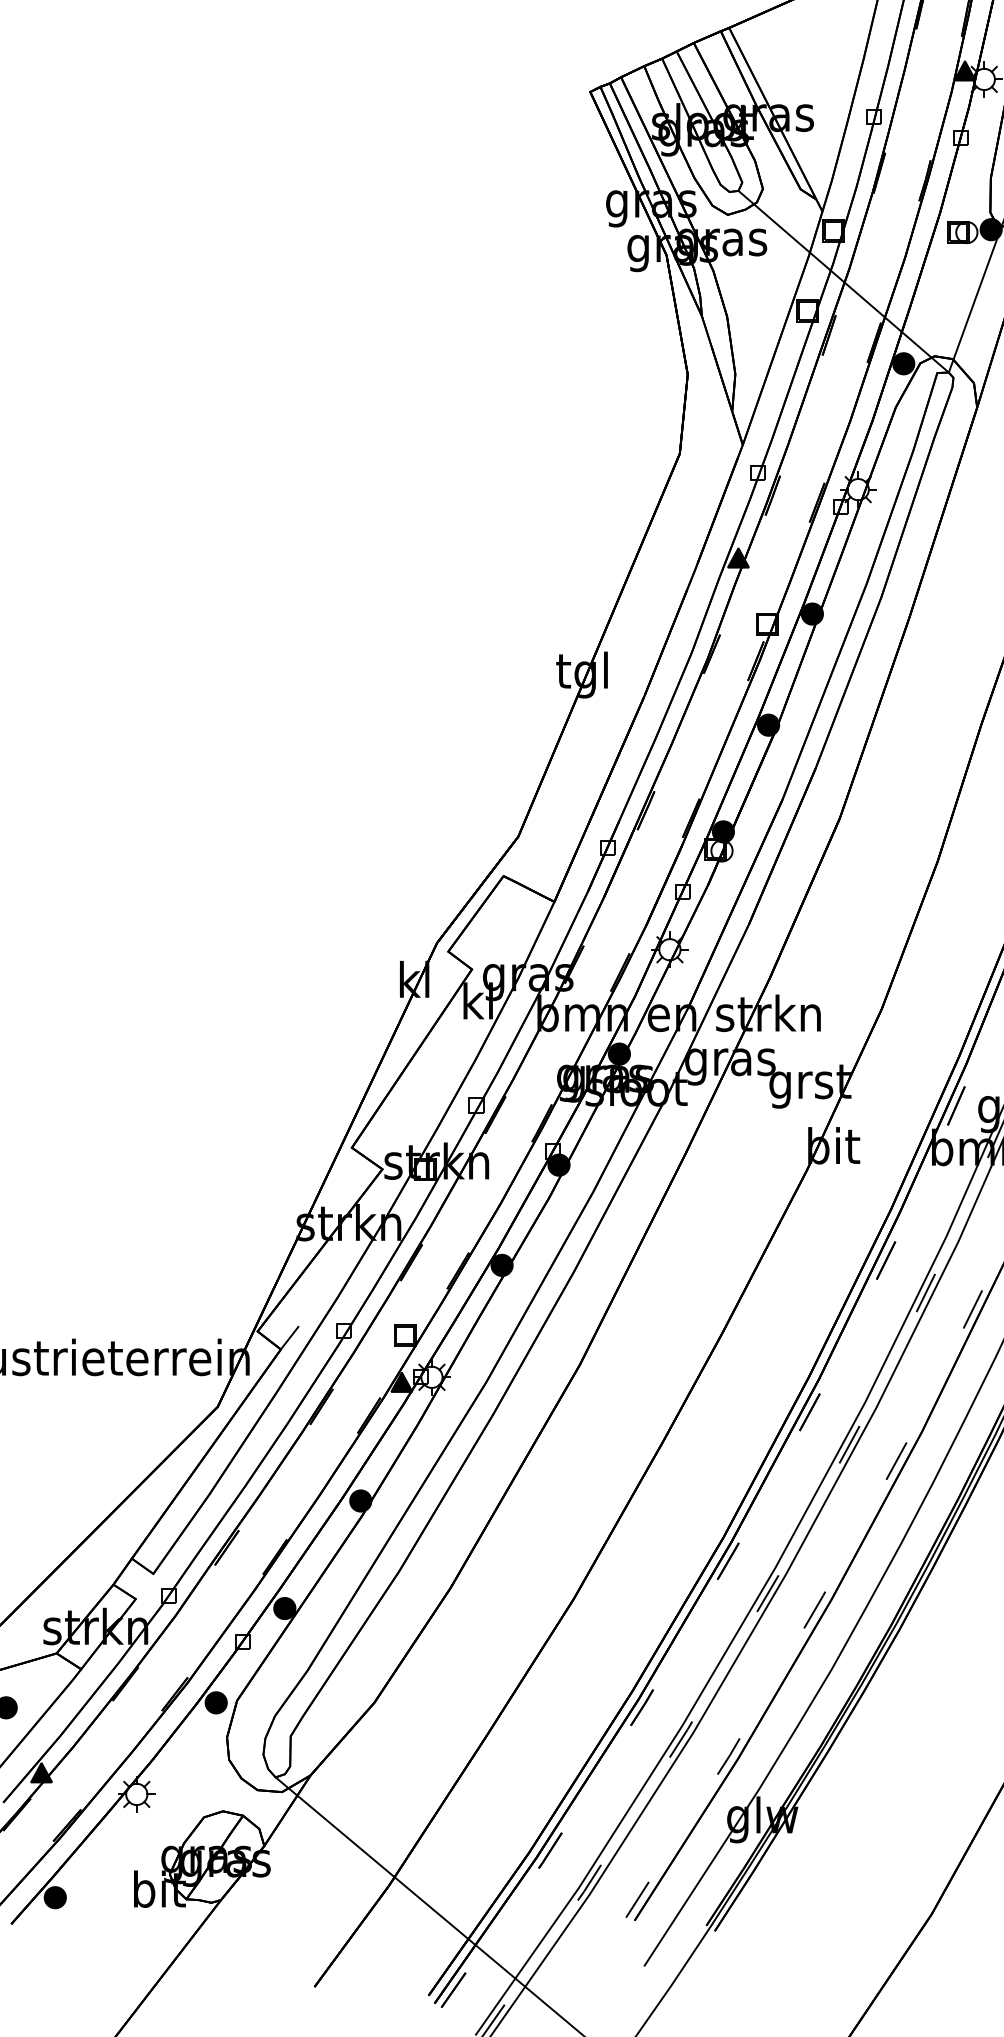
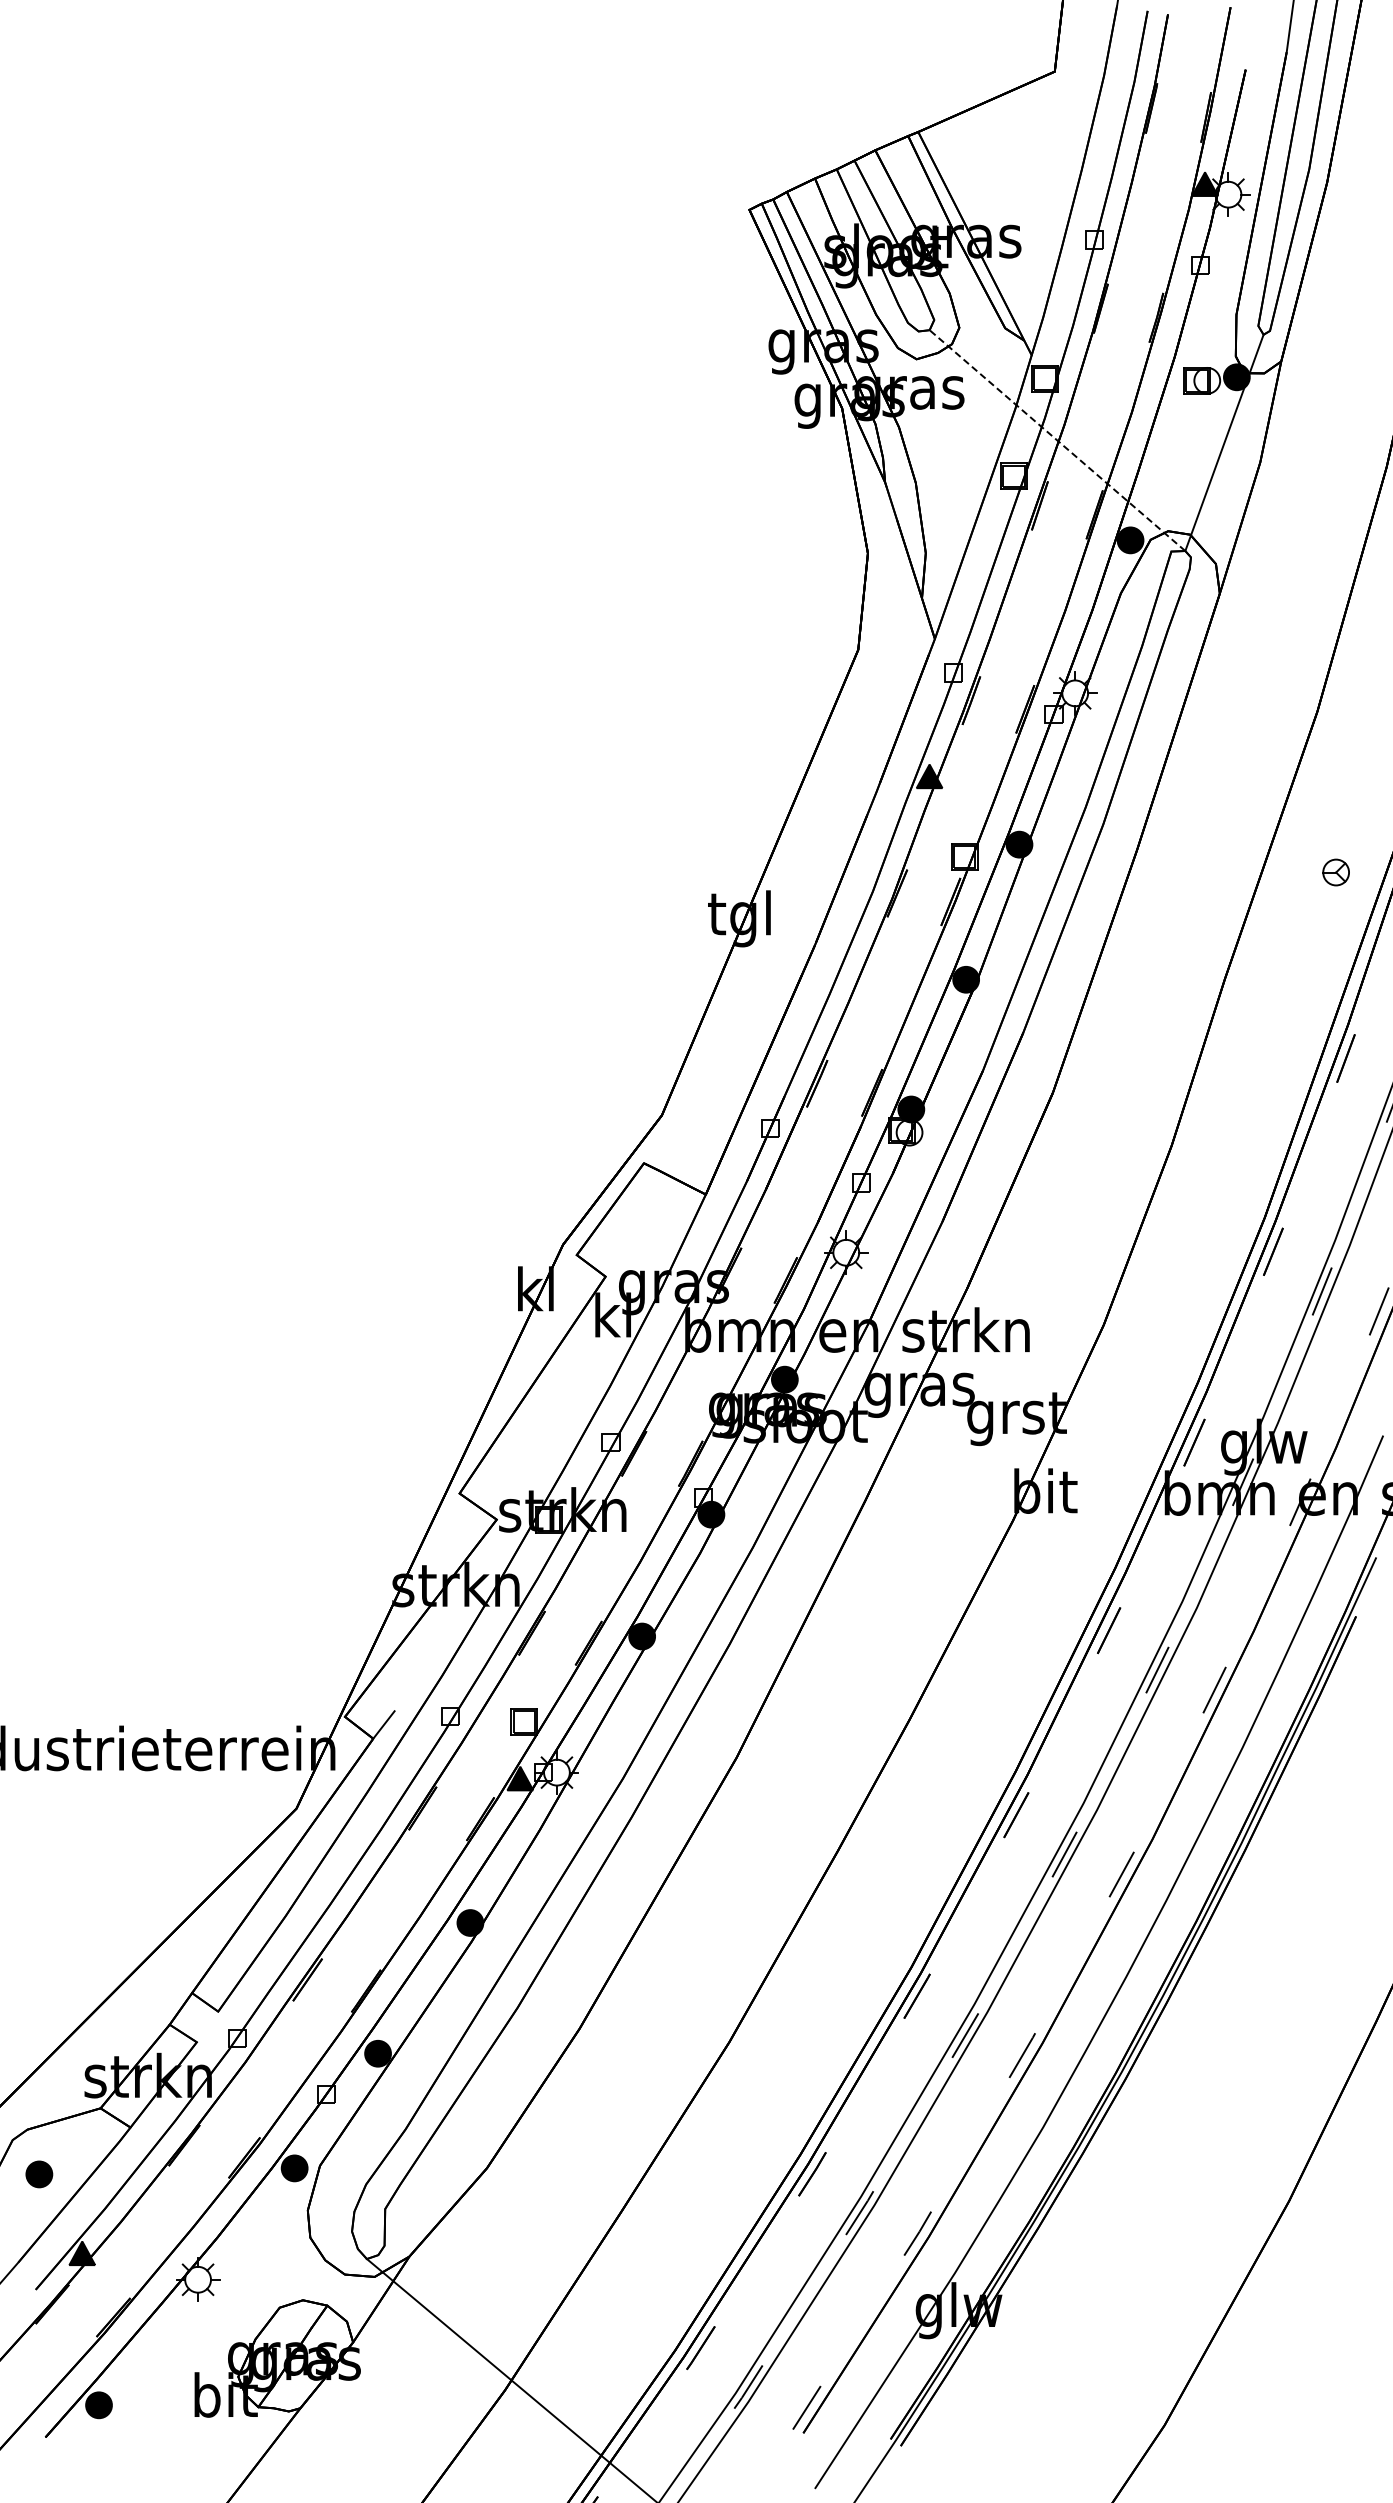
line: (843, 281) -> (1057, 440), solid -> dashed

